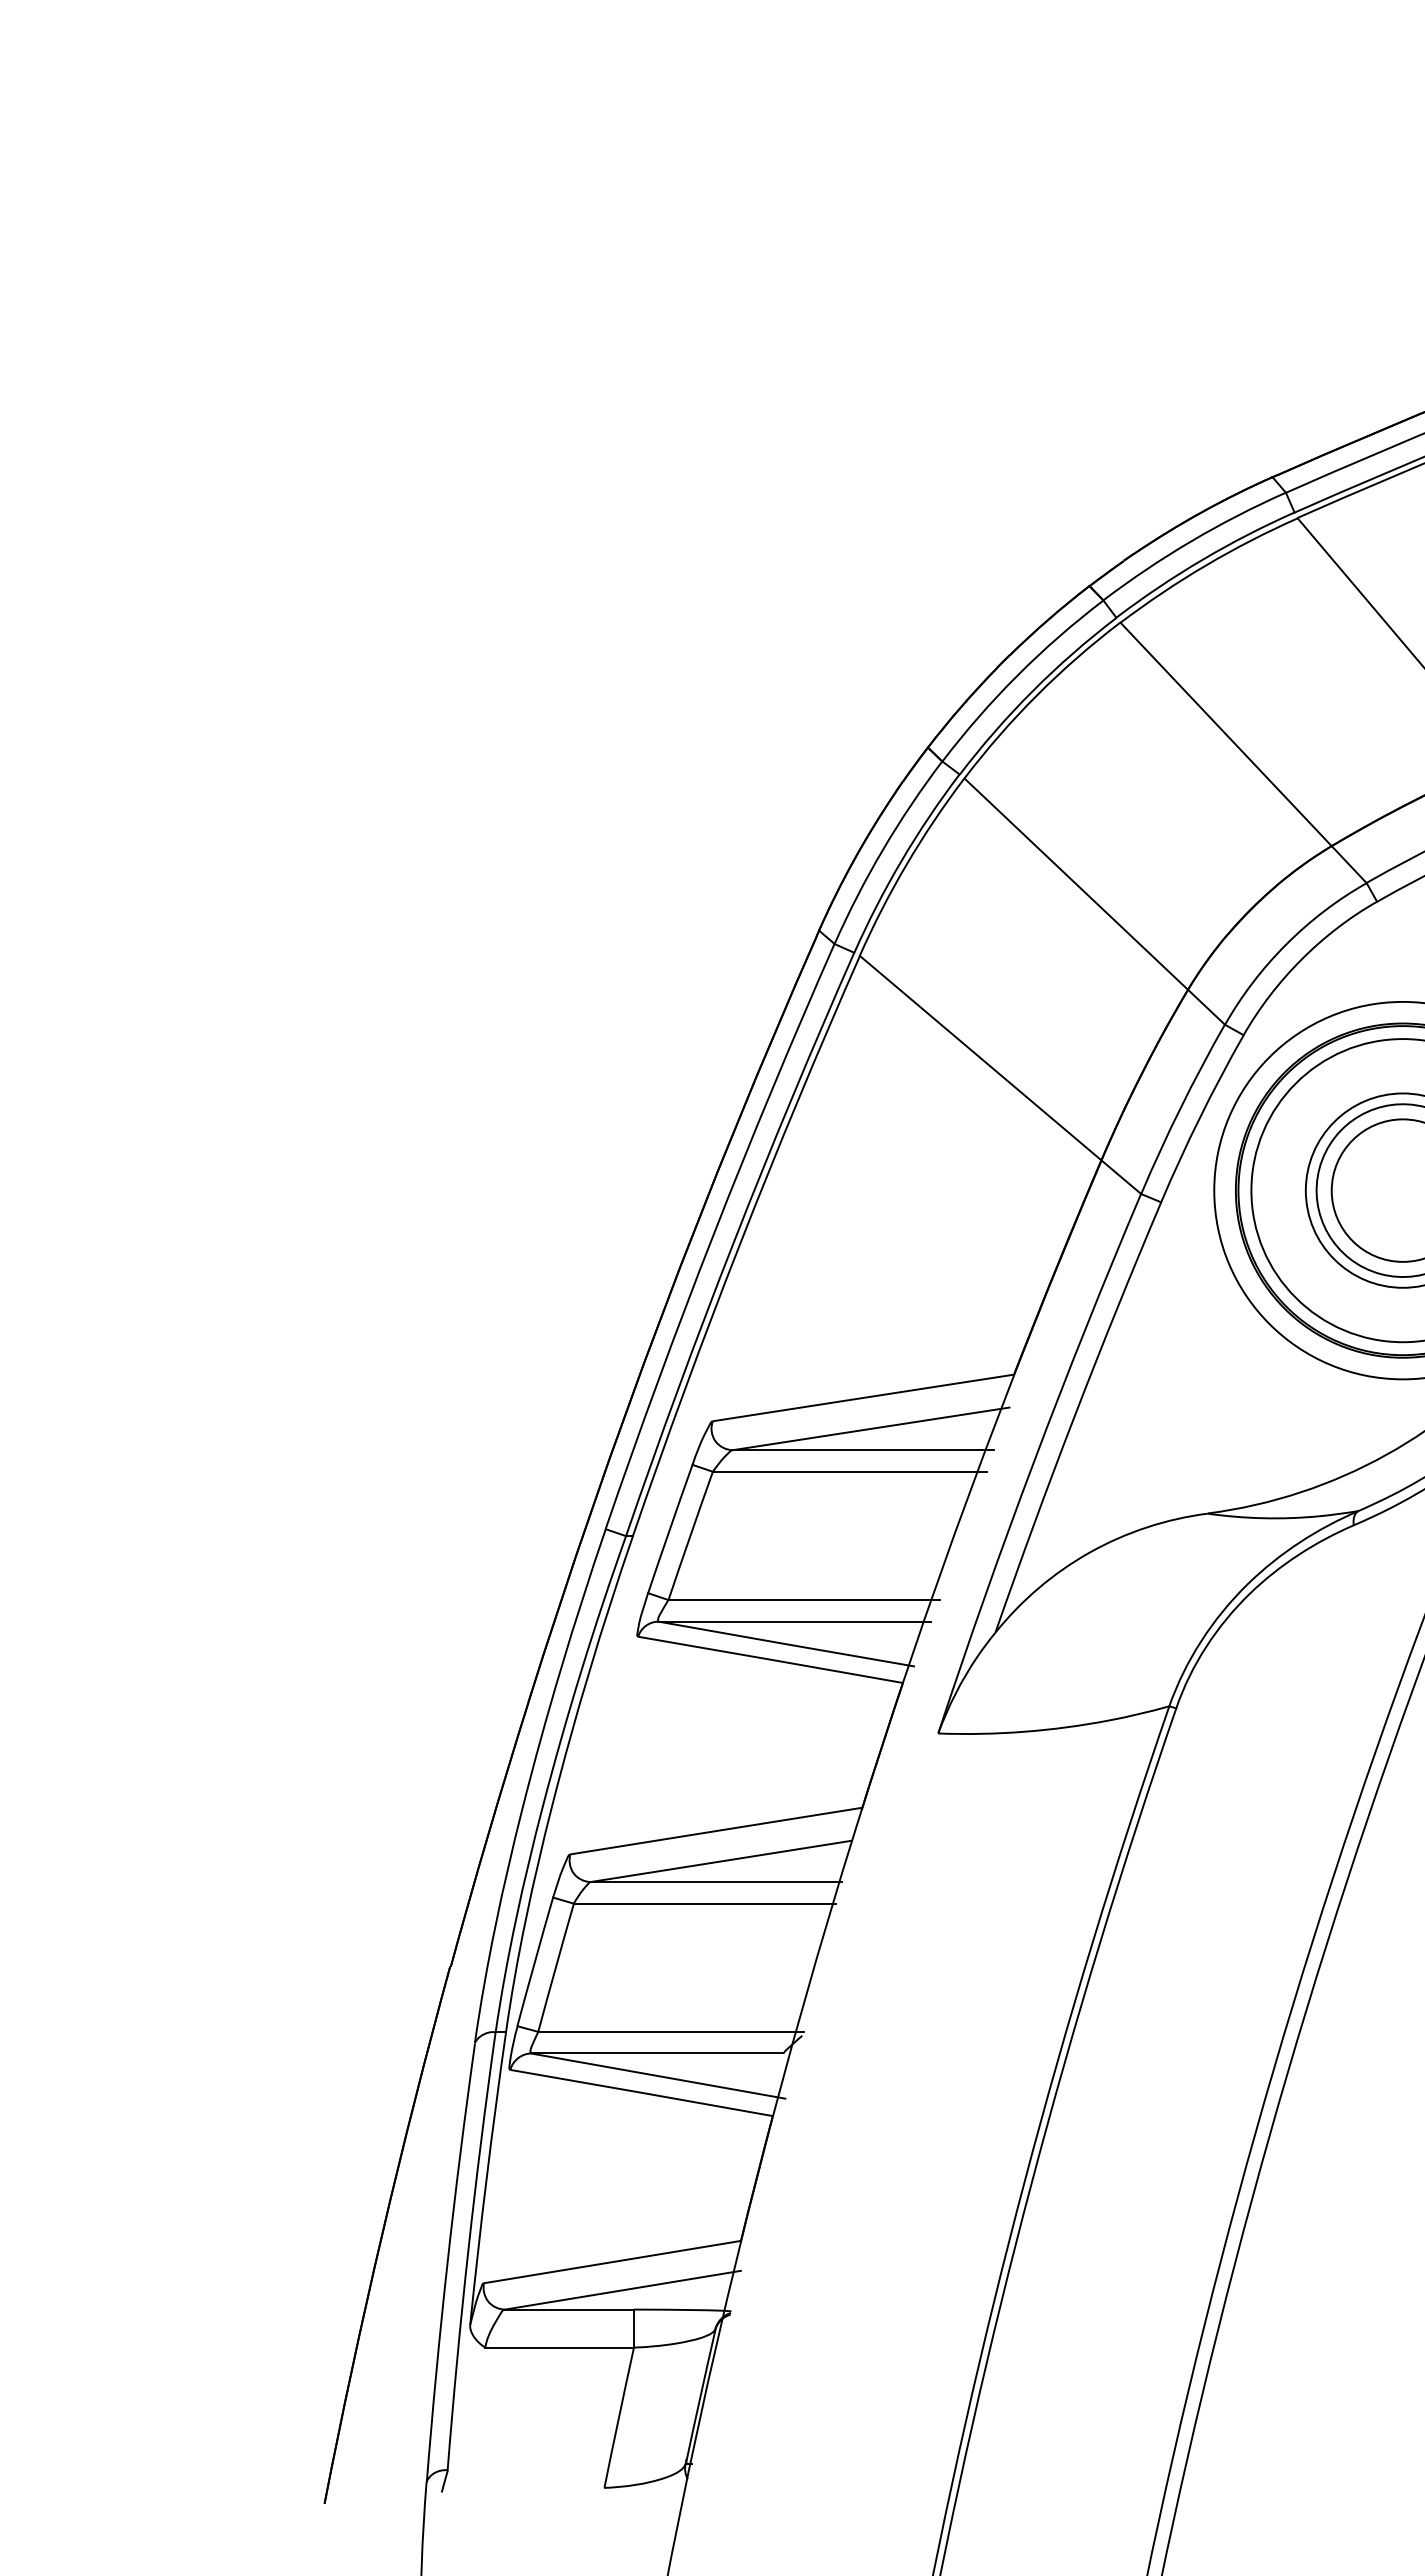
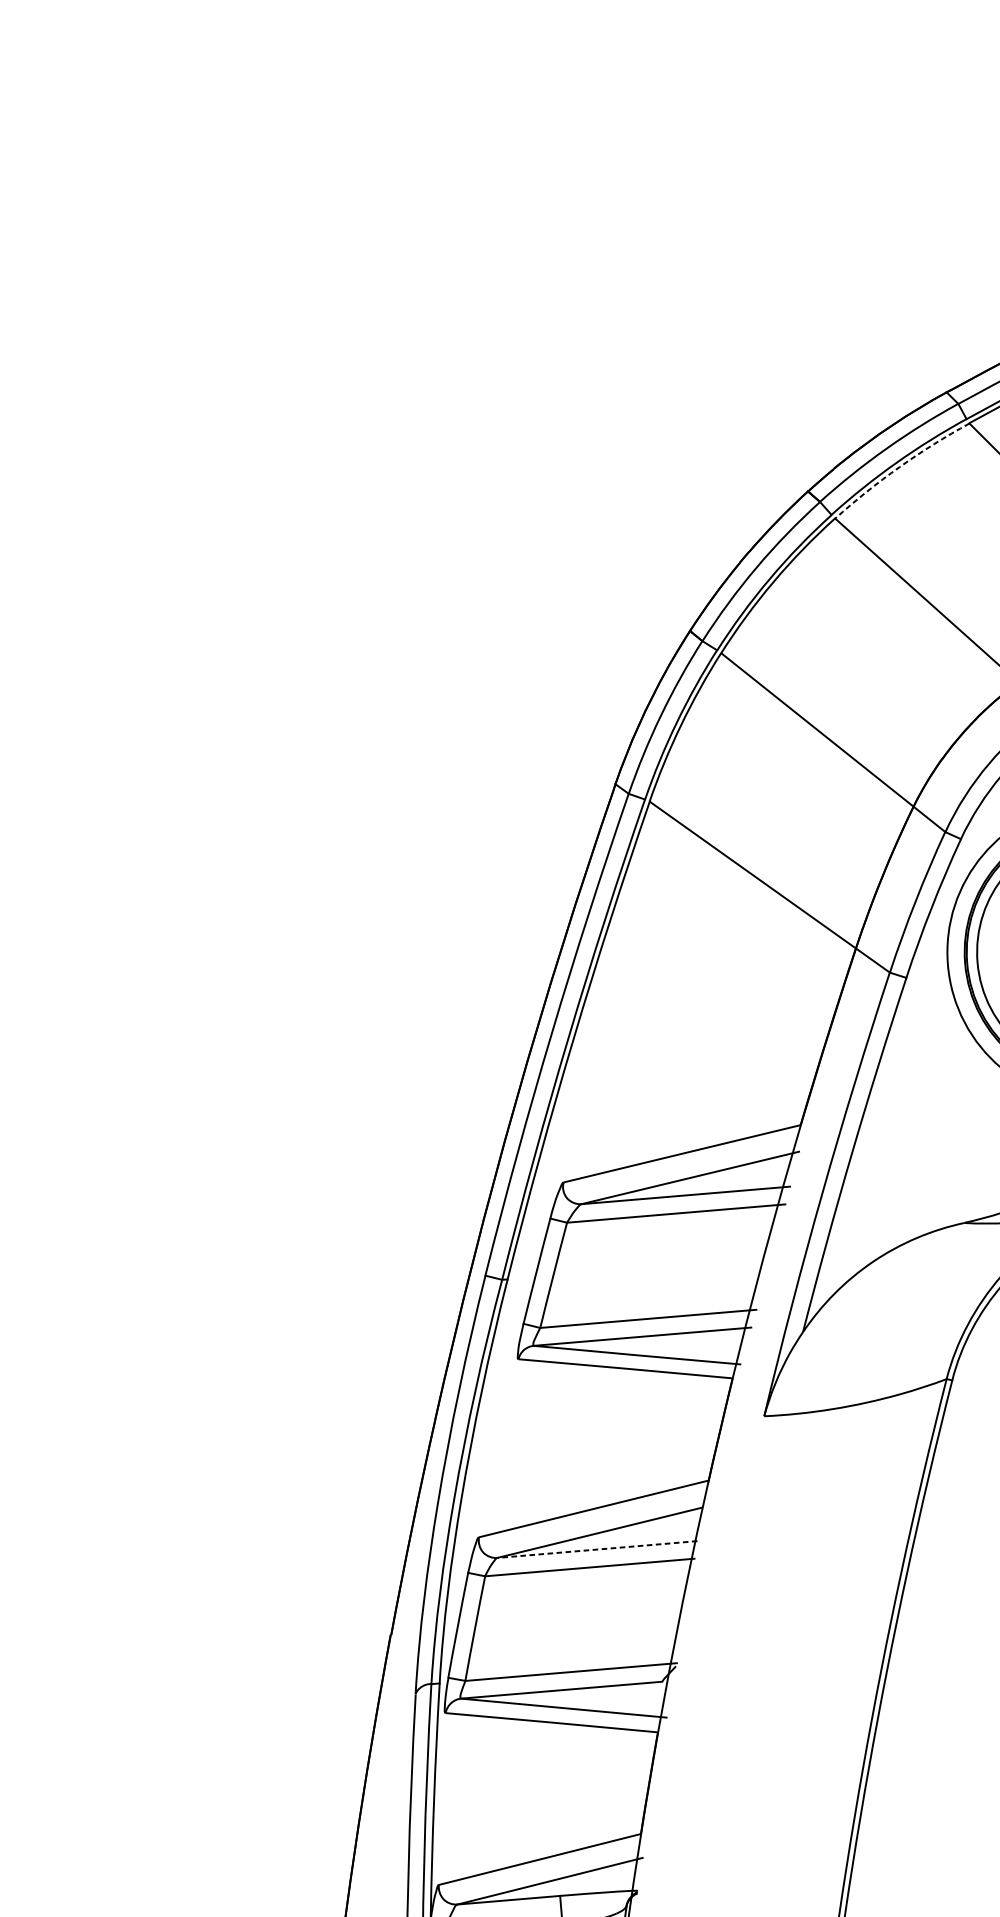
arc: (1206, 565) -> (899, 467), solid -> dashed
line: (716, 1882) -> (597, 1549), solid -> dashed

